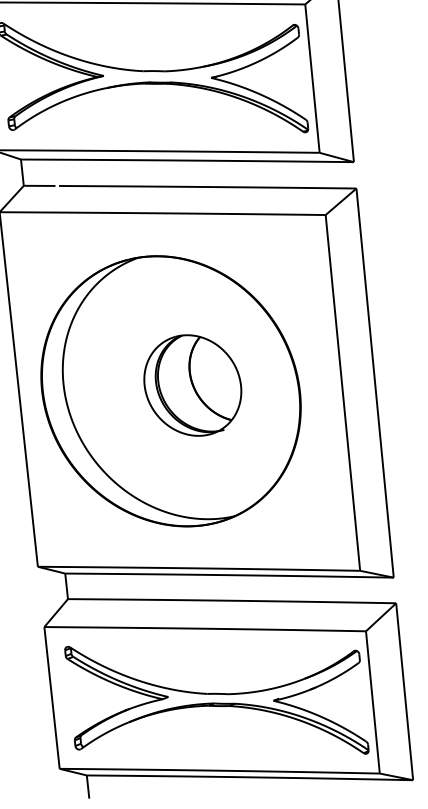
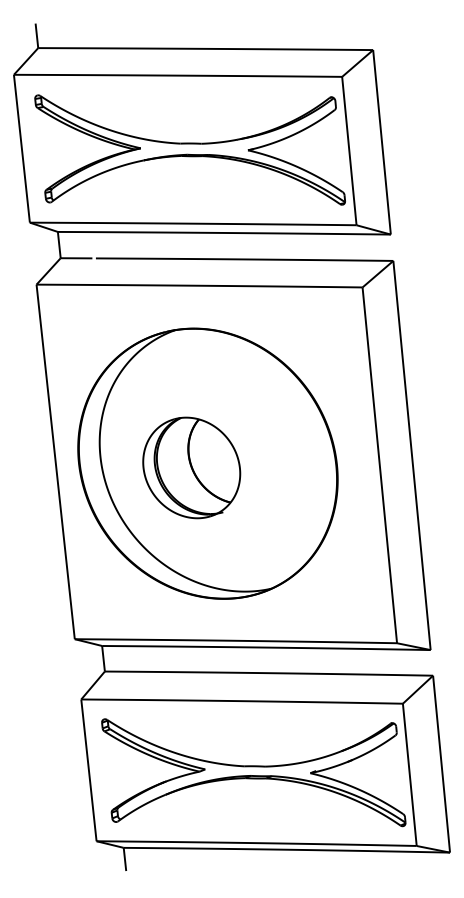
part: (192, 385) -> (191, 467), moved

